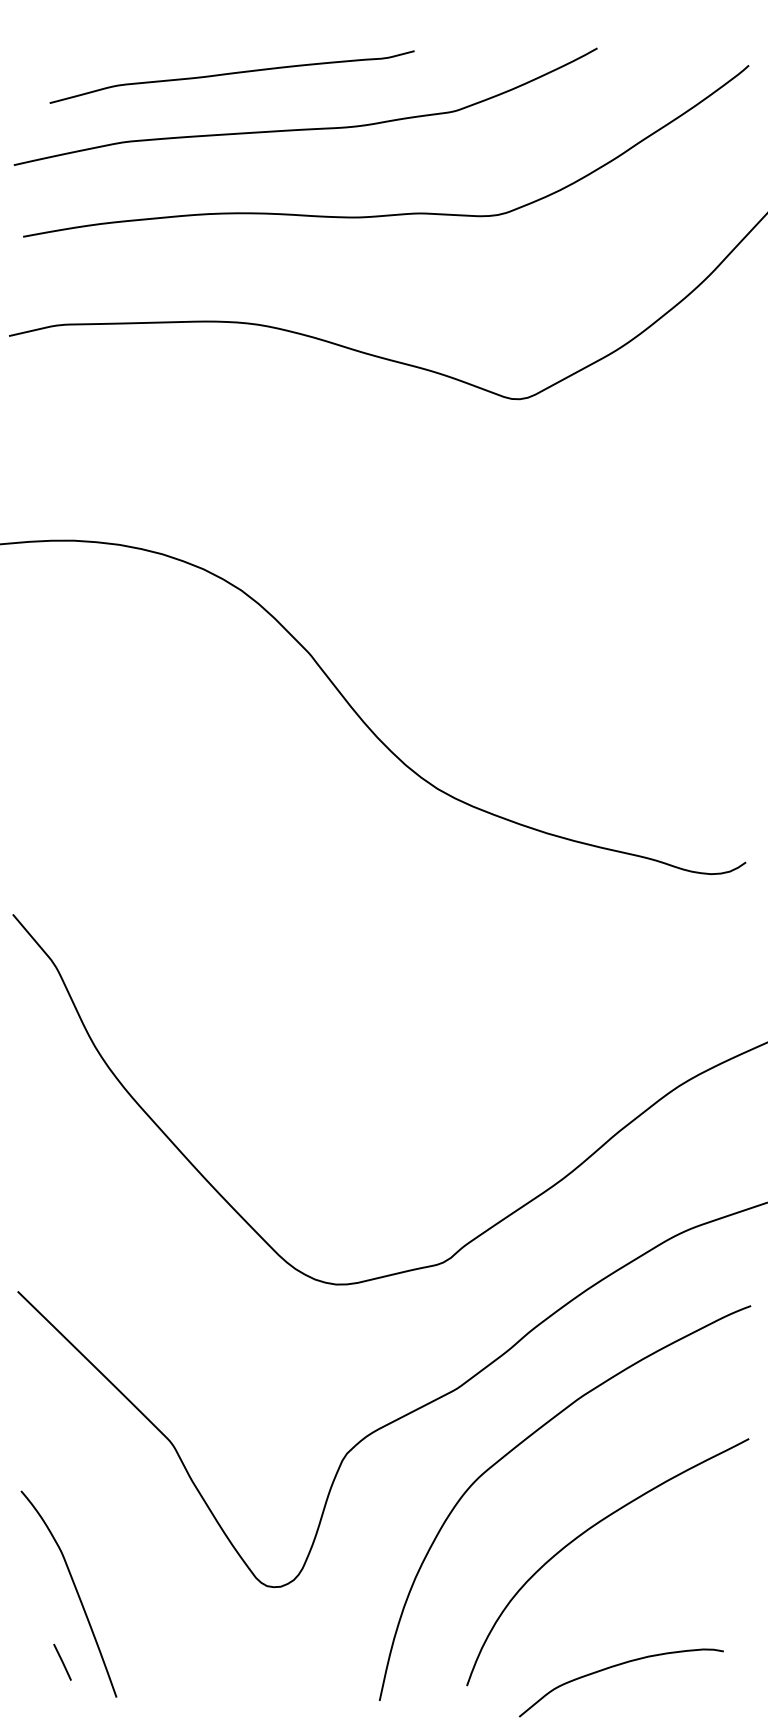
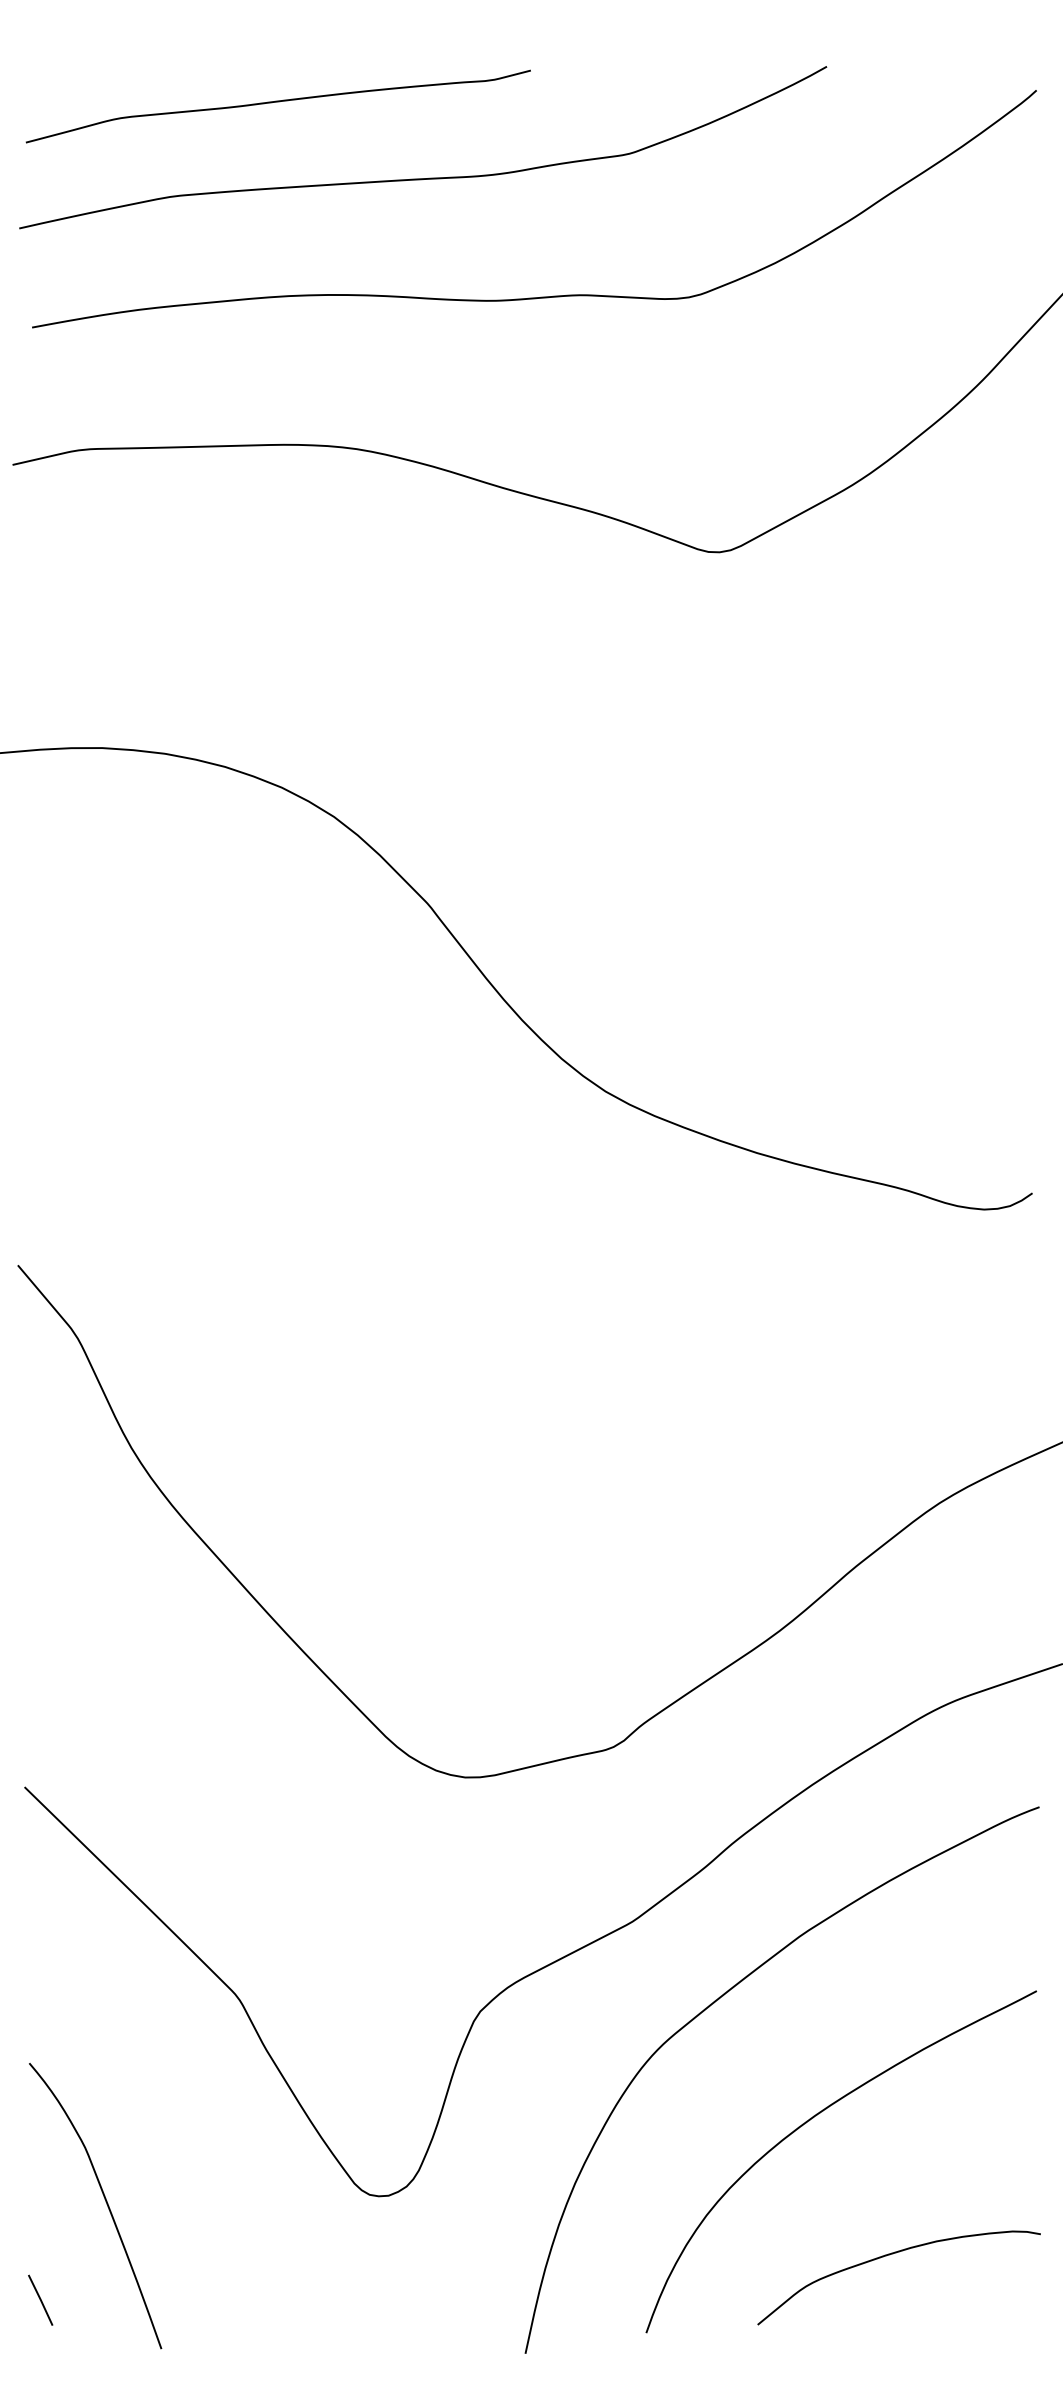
curve: (231, 74) -> (277, 102), moved
line: (62, 1661) -> (40, 2299), moved
curve: (617, 1666) -> (893, 2254), moved

